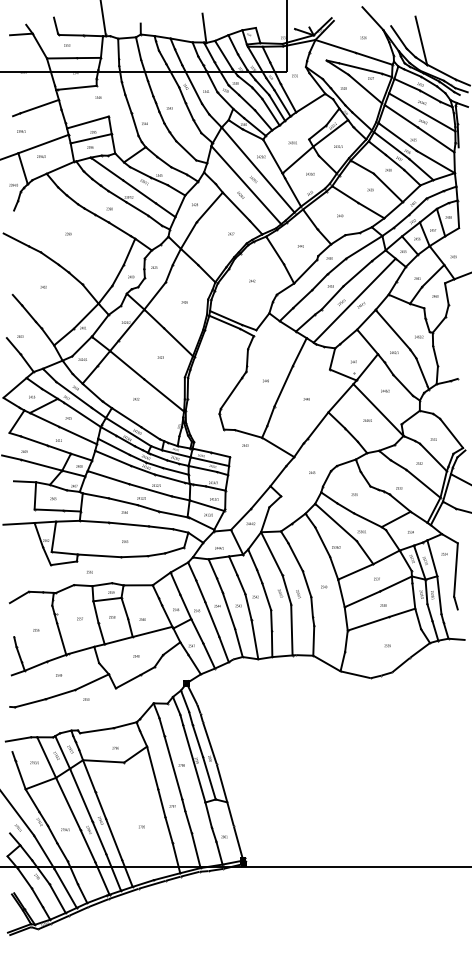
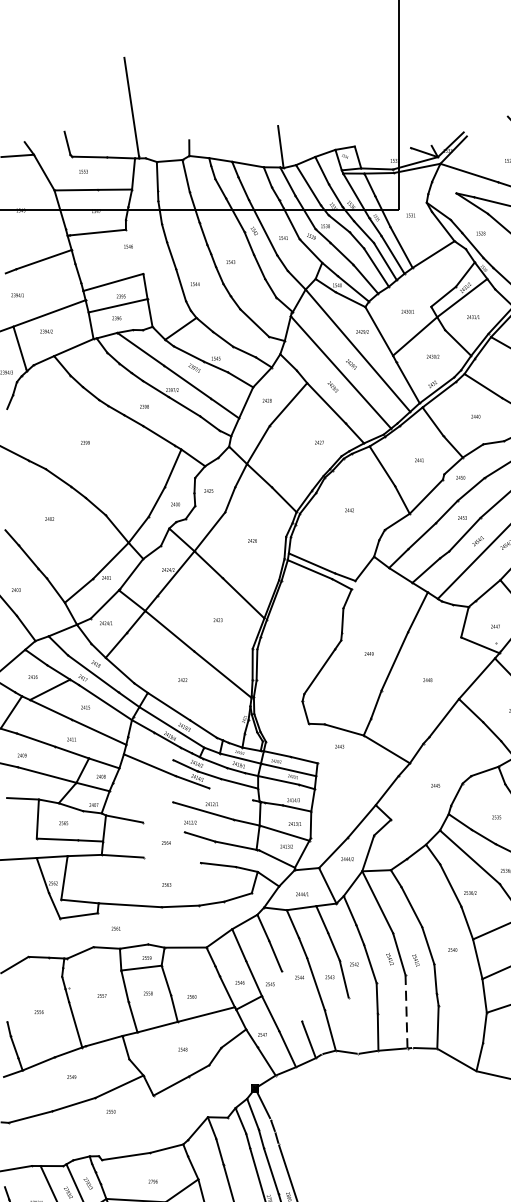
line: (113, 446) -> (150, 748), removed
line: (108, 477) -> (142, 792), removed
line: (169, 478) -> (230, 794), removed
line: (122, 501) -> (163, 827), removed
line: (128, 524) -> (171, 860), removed
line: (212, 619) -> (292, 996), removed
line: (291, 629) -> (405, 1011), solid -> dashed
line: (254, 639) -> (352, 1025), removed

